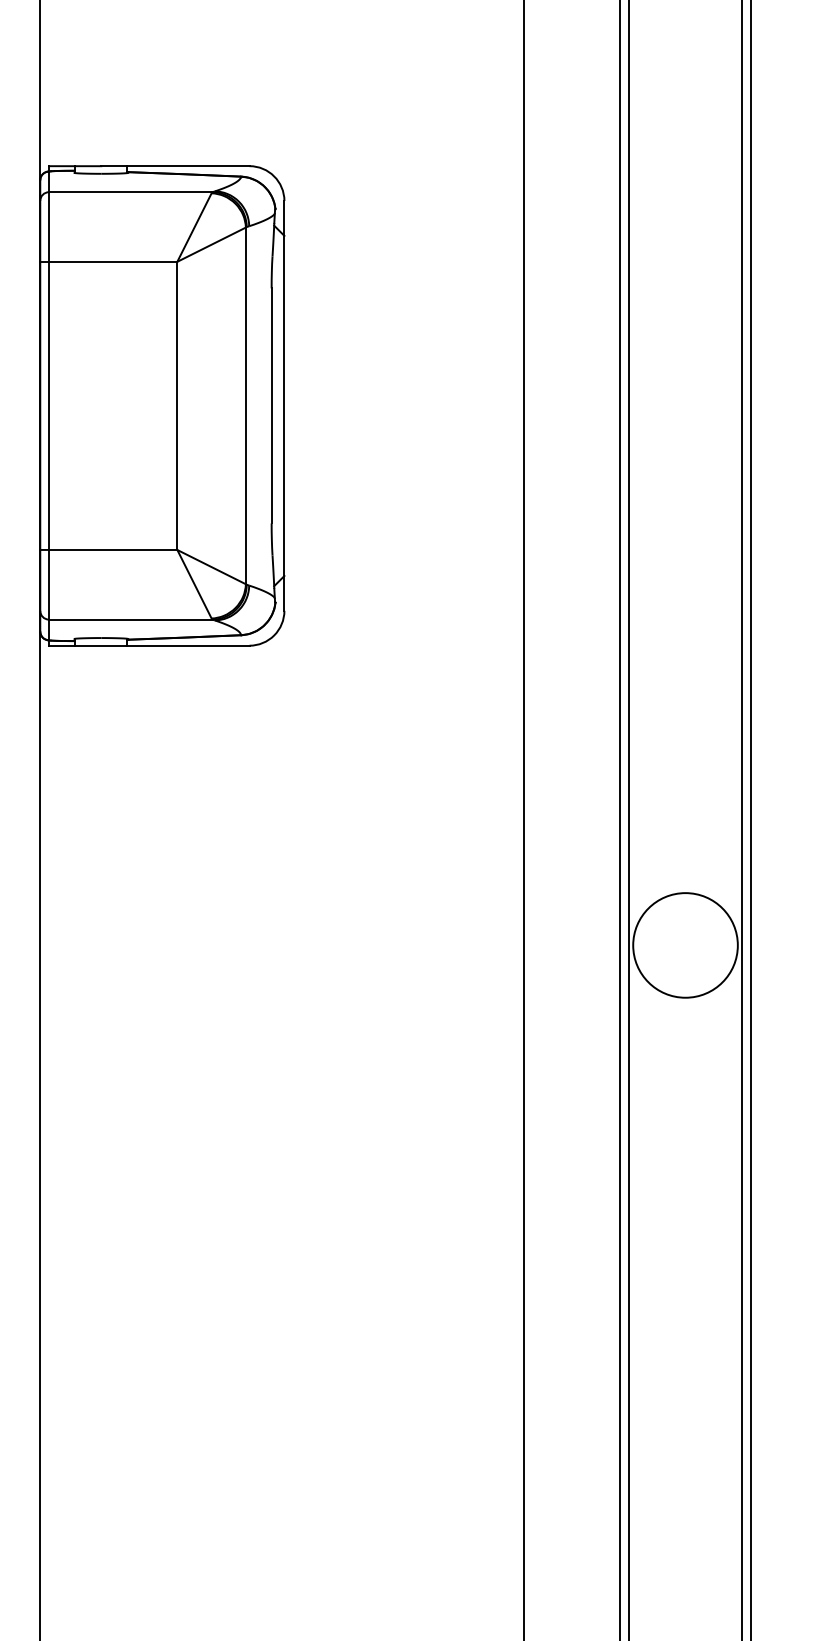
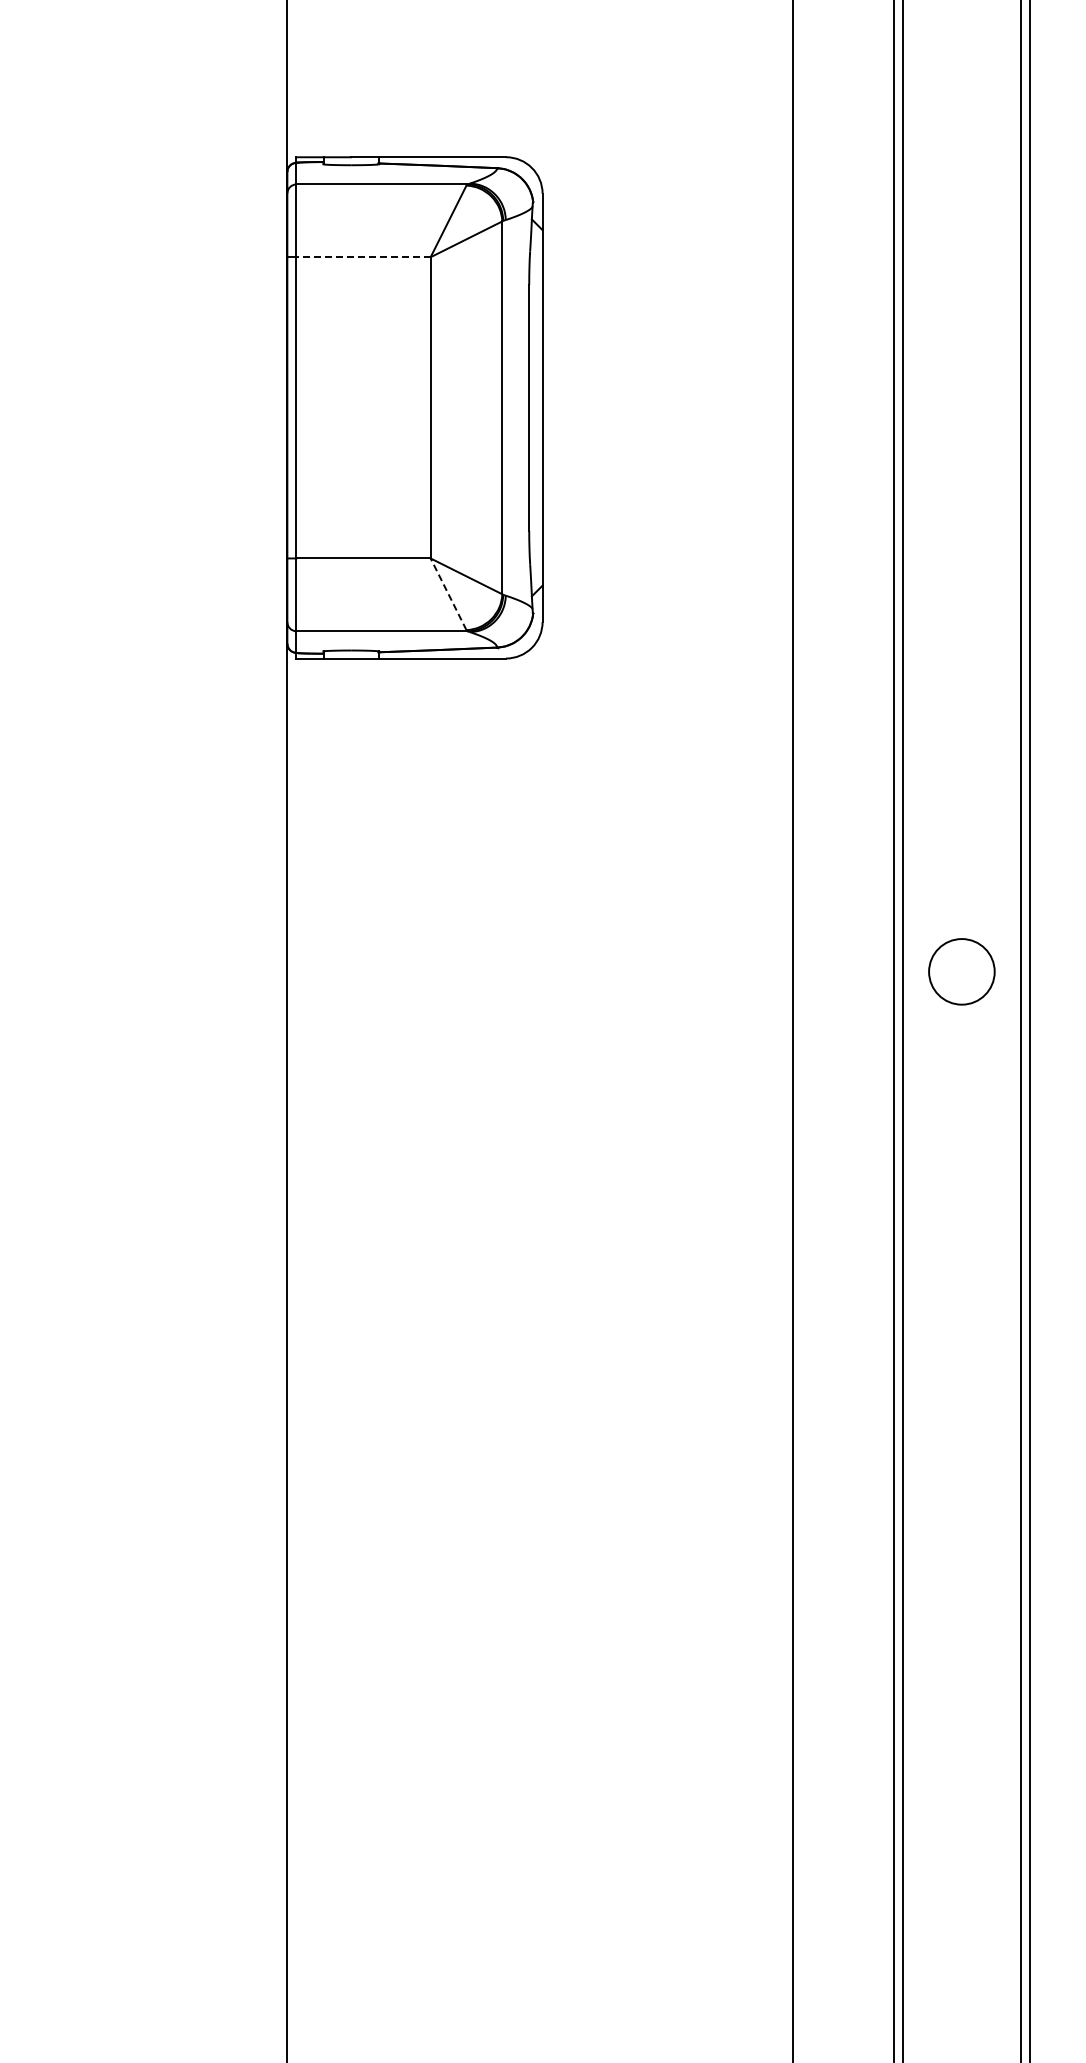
line: (113, 262) -> (363, 257), solid -> dashed
line: (194, 583) -> (448, 593), solid -> dashed
circle: (685, 945) -> (961, 971), size x0.6

